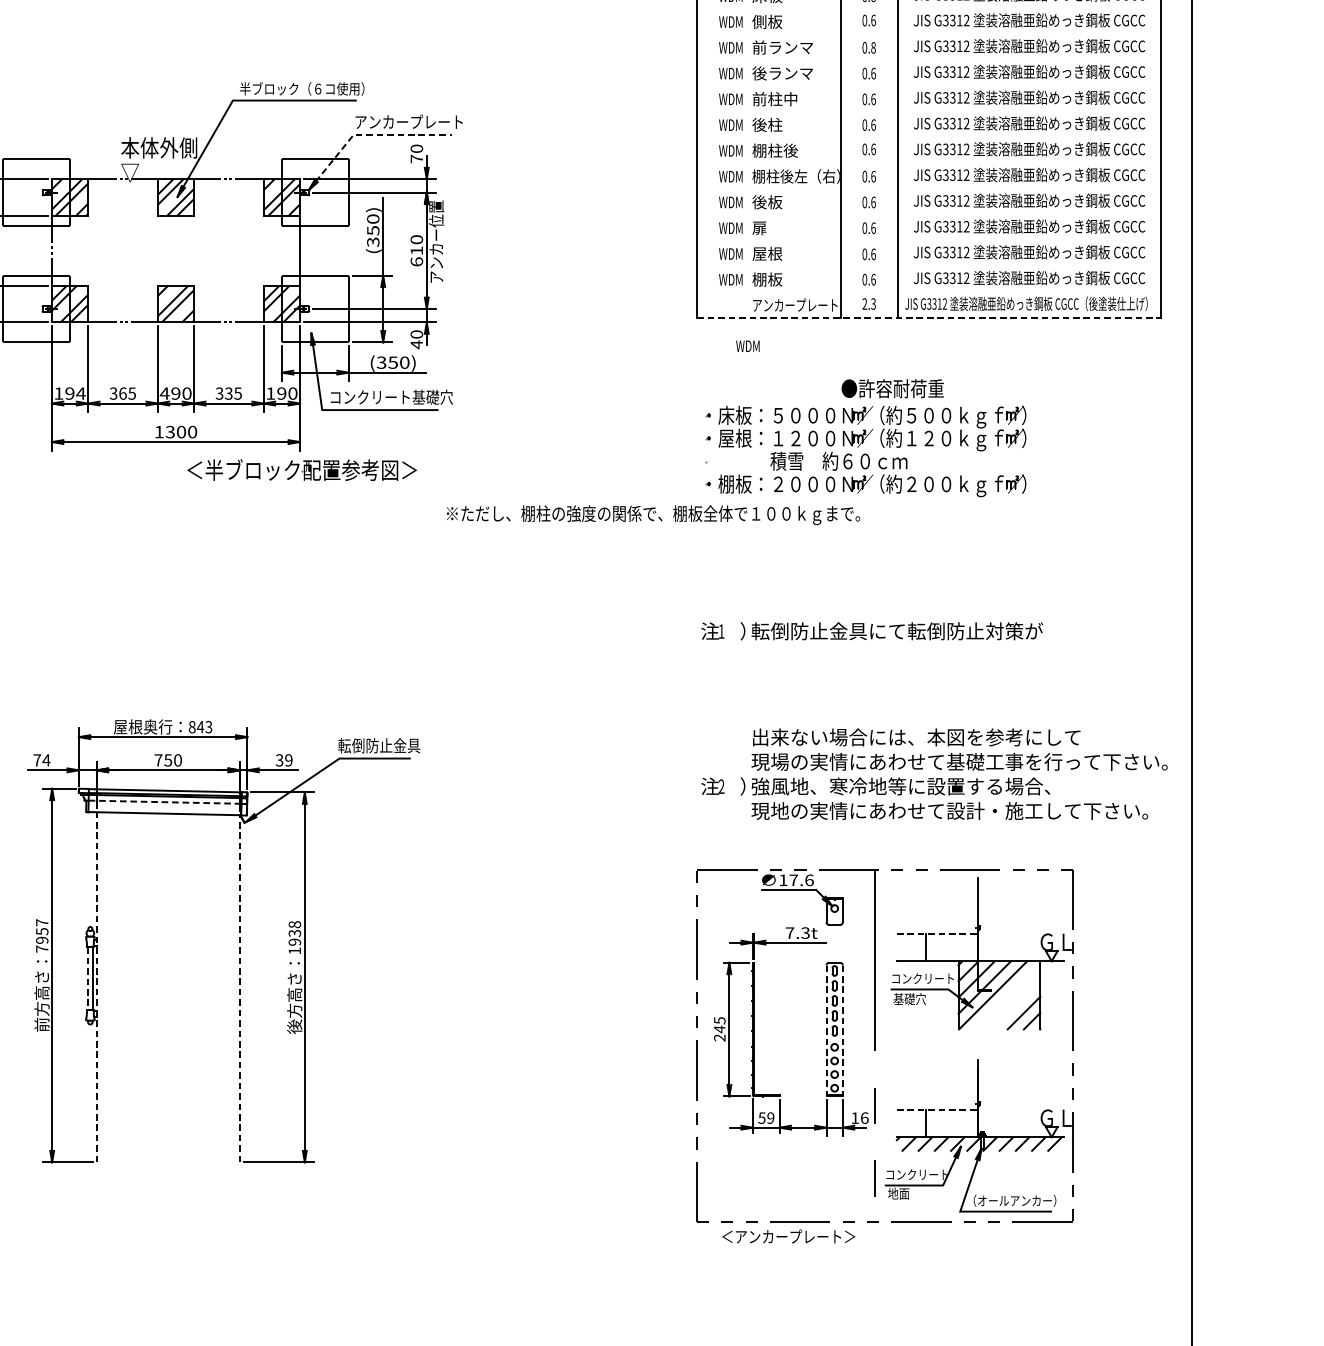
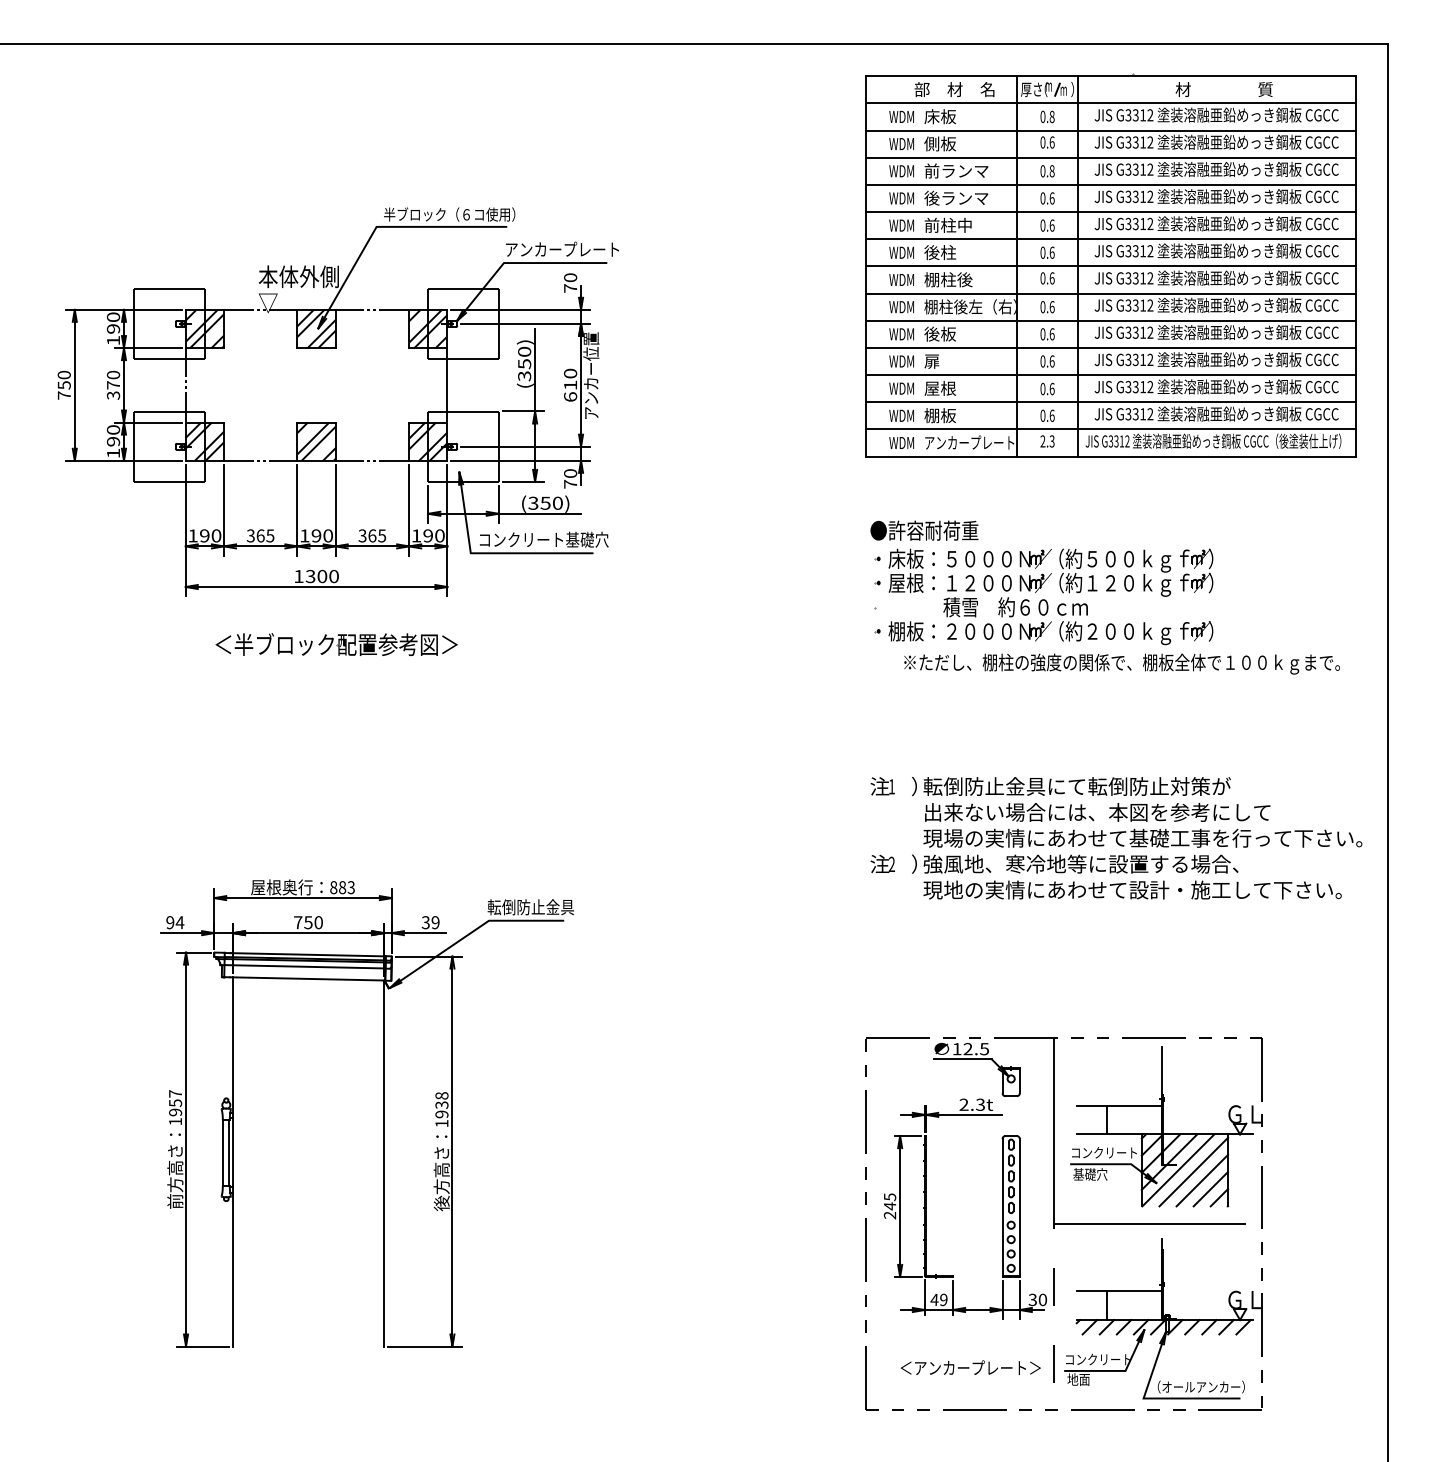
line: (928, 9) -> (1110, 130), added
line: (928, 34) -> (1110, 157), added
line: (928, 60) -> (1110, 184), added
line: (928, 86) -> (1110, 212), added
line: (928, 112) -> (1110, 239), added
line: (366, 135) -> (517, 263), dashed -> solid
line: (928, 138) -> (1110, 266), added
line: (928, 163) -> (1110, 293), added
line: (928, 189) -> (1110, 320), added
line: (928, 214) -> (1110, 347), added
line: (928, 241) -> (1110, 375), added
line: (928, 267) -> (1110, 402), added
line: (928, 292) -> (1110, 429), added
line: (929, 318) -> (1111, 456), dashed -> solid
text: (416, 344) -> (570, 484), 40 -> 70
text: (747, 345) -> (901, 442), moved
part: (892, 388) -> (924, 530), moved
text: (81, 393) -> (216, 535), 194 -> 190
text: (164, 393) -> (304, 535), 490 -> 190
text: (229, 393) -> (372, 535), 335 -> 365
part: (302, 470) -> (336, 644), moved
text: (652, 514) -> (1121, 663), moved
text: (200, 727) -> (342, 887), 843 -> 883
text: (37, 760) -> (170, 922), 74 -> 94
text: (934, 774) -> (1116, 851), moved
line: (165, 801) -> (305, 966), dashed -> solid
text: (801, 880) -> (976, 1049), 17.6 -> 12.5
text: (789, 932) -> (963, 1104), 7.3t -> 2.3t
line: (937, 933) -> (1119, 1105), dashed -> solid
text: (42, 948) -> (175, 1121), 7957 -> 1957
line: (87, 979) -> (223, 1153), dashed -> solid
line: (97, 986) -> (233, 1161), dashed -> solid
line: (240, 988) -> (384, 1163), dashed -> solid
line: (1007, 996) -> (1193, 1171), added
line: (1016, 1004) -> (1202, 1180), added
line: (826, 1031) -> (1002, 1208), dashed -> solid
line: (842, 1031) -> (1019, 1208), dashed -> solid
line: (974, 1045) -> (1158, 1223), added
line: (937, 1110) -> (1119, 1291), dashed -> solid
text: (859, 1117) -> (1037, 1299), 16 -> 30
text: (761, 1118) -> (934, 1300), 59 -> 49
text: (788, 1236) -> (970, 1367), moved

